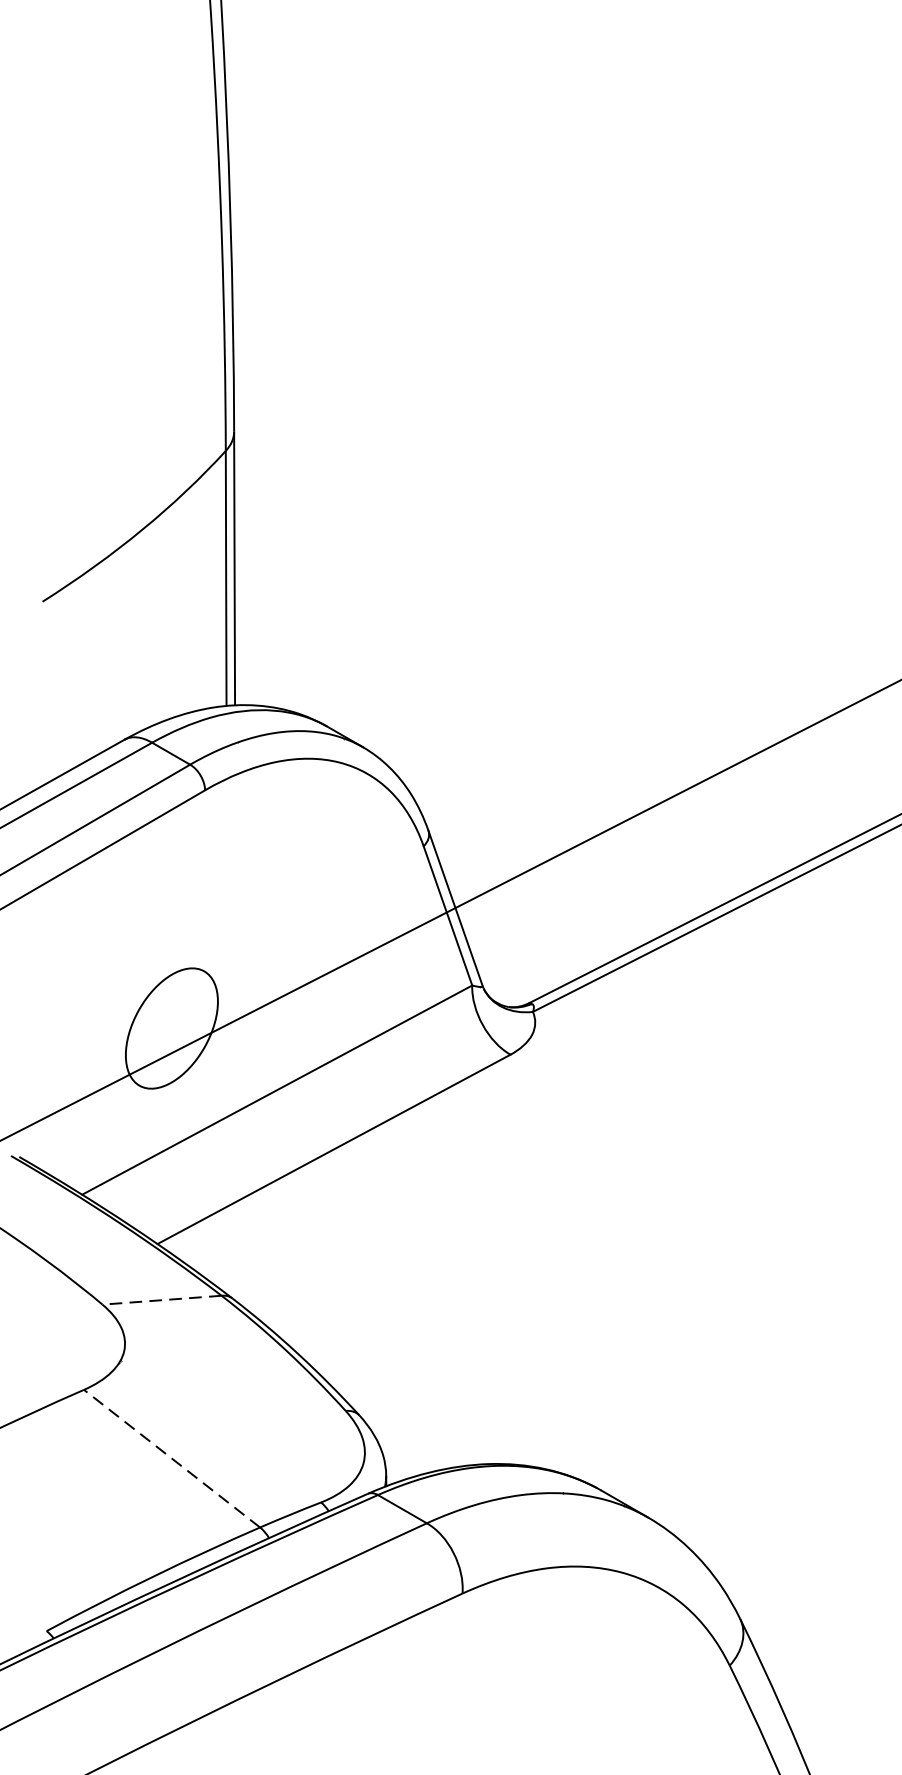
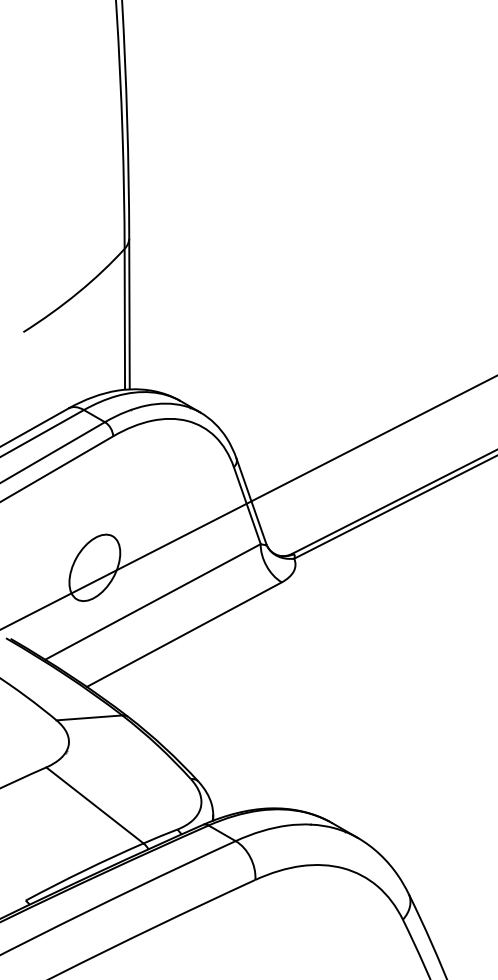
line: (162, 1299) -> (89, 717), dashed -> solid
line: (171, 1458) -> (94, 805), dashed -> solid

